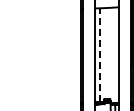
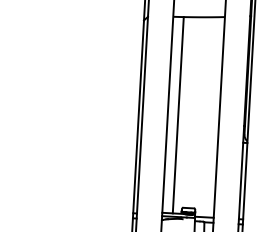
line: (99, 55) -> (177, 116), dashed -> solid

